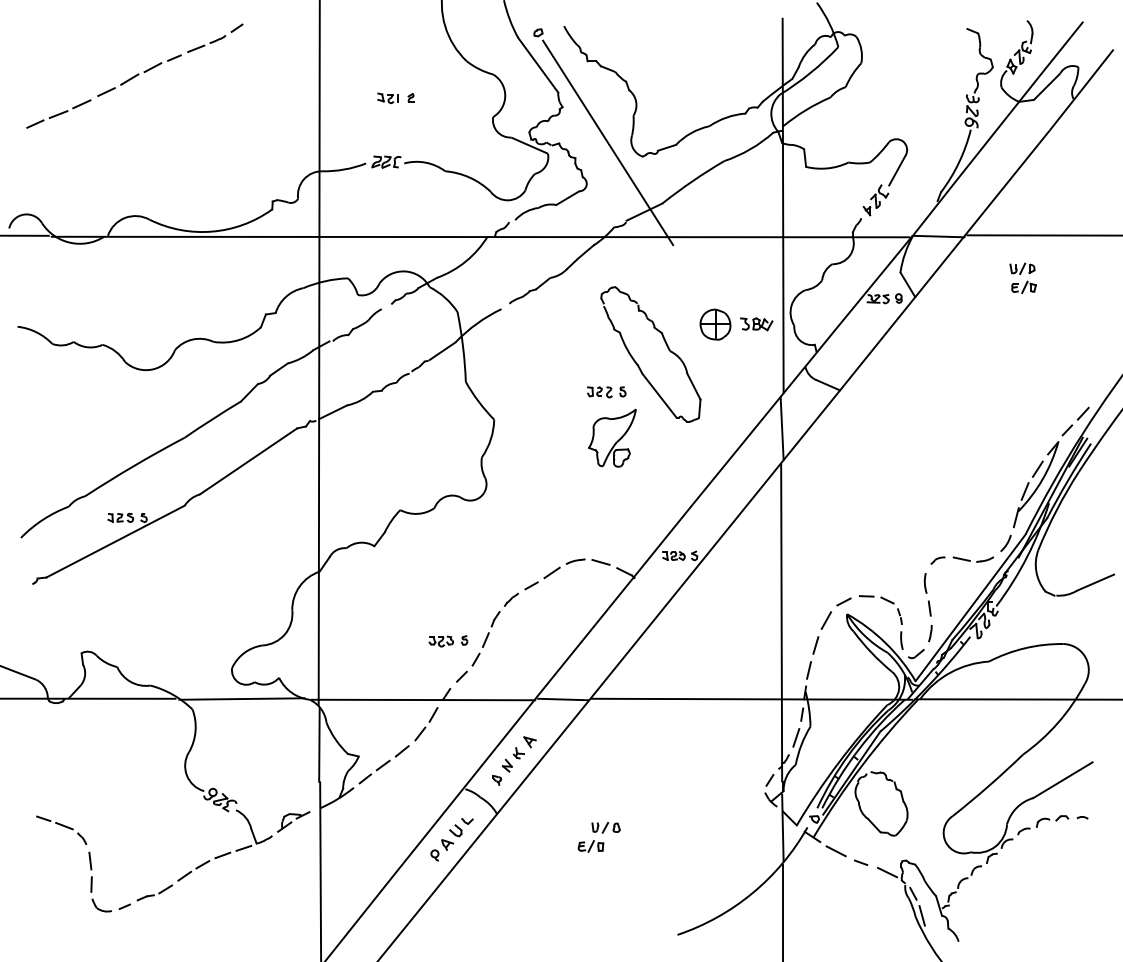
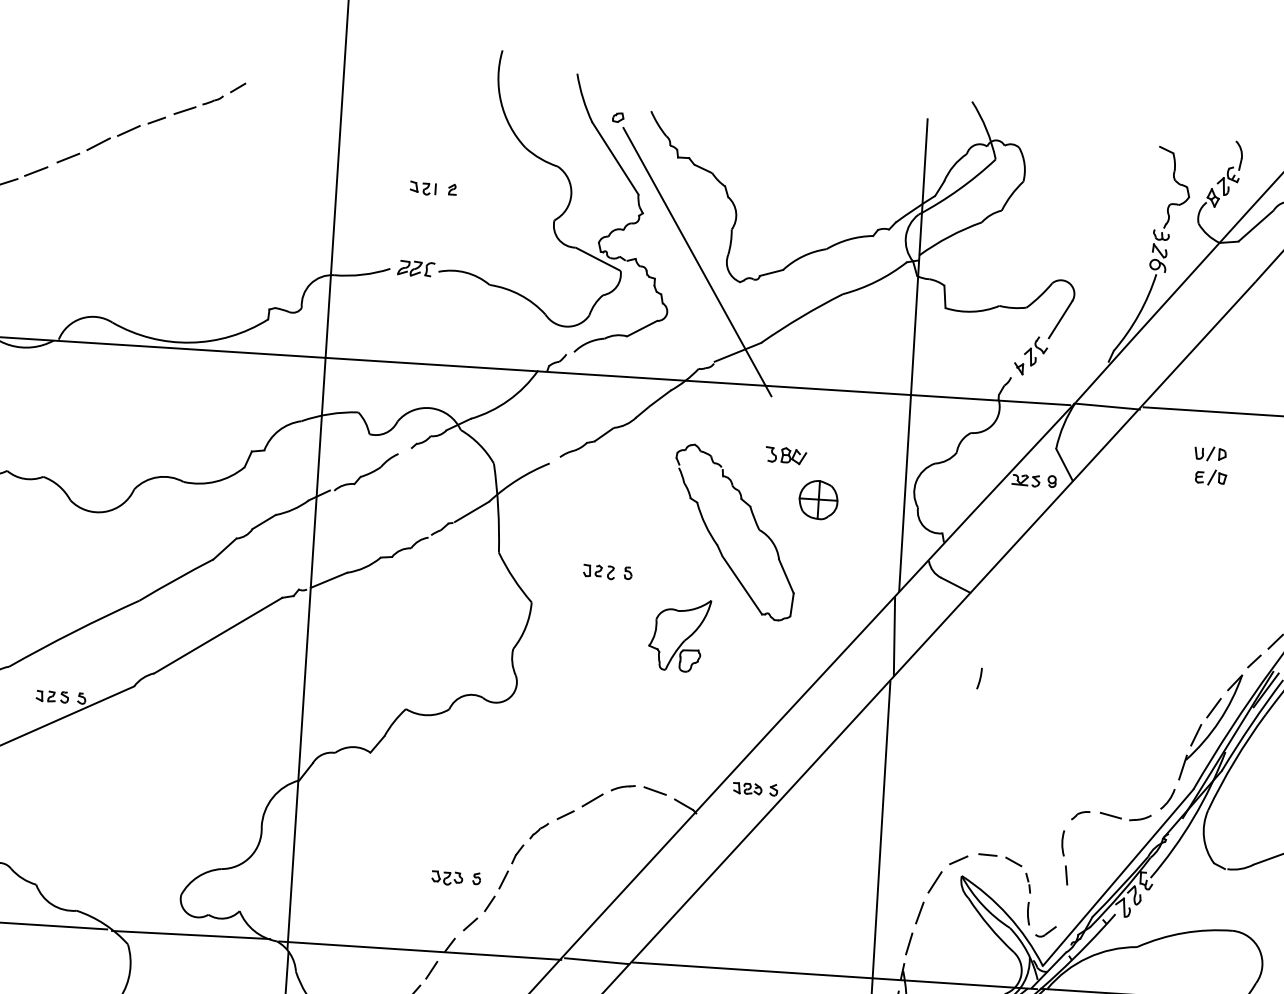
part: (756, 324) -> (785, 455), moved
part: (606, 392) -> (607, 572), moved
line: (930, 633) -> (979, 678), moved

